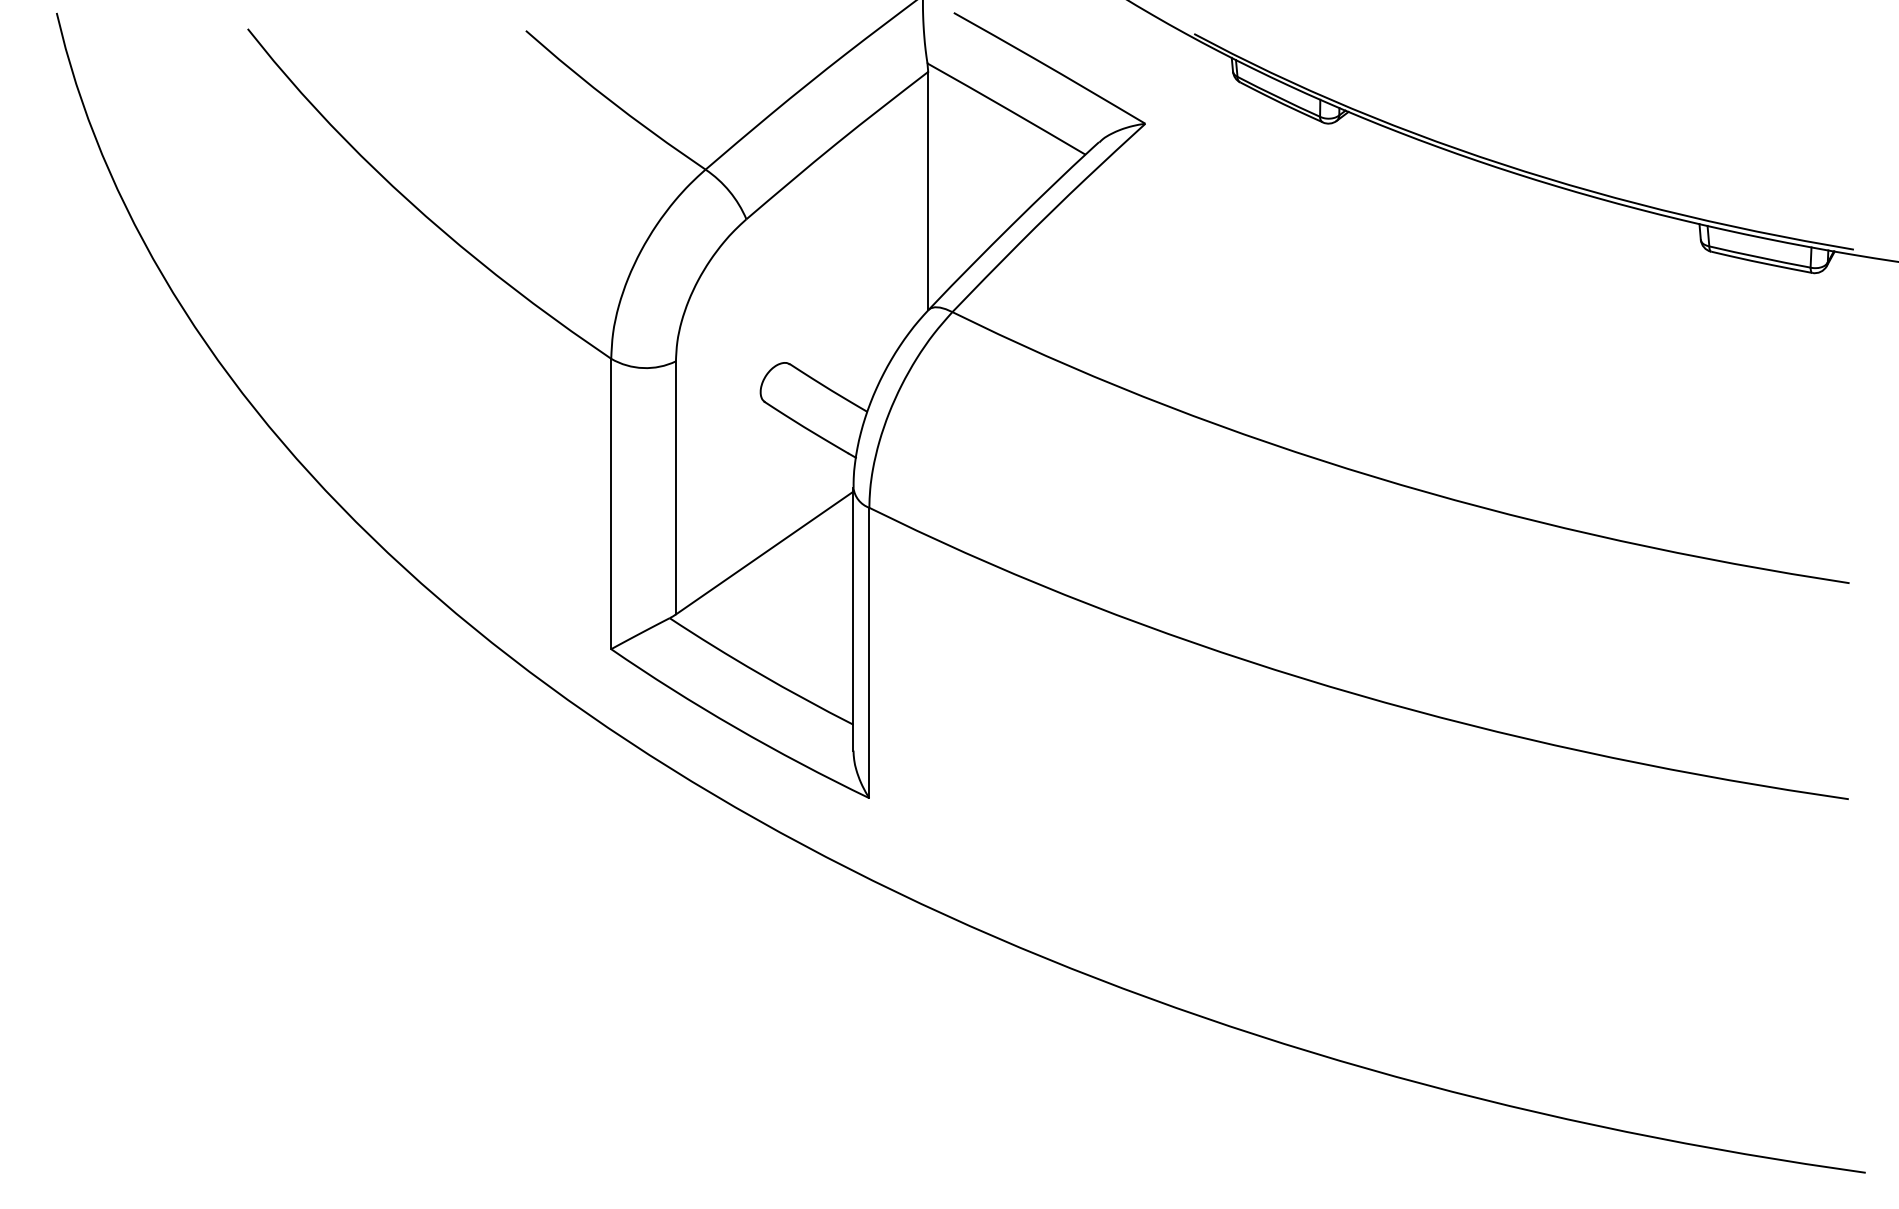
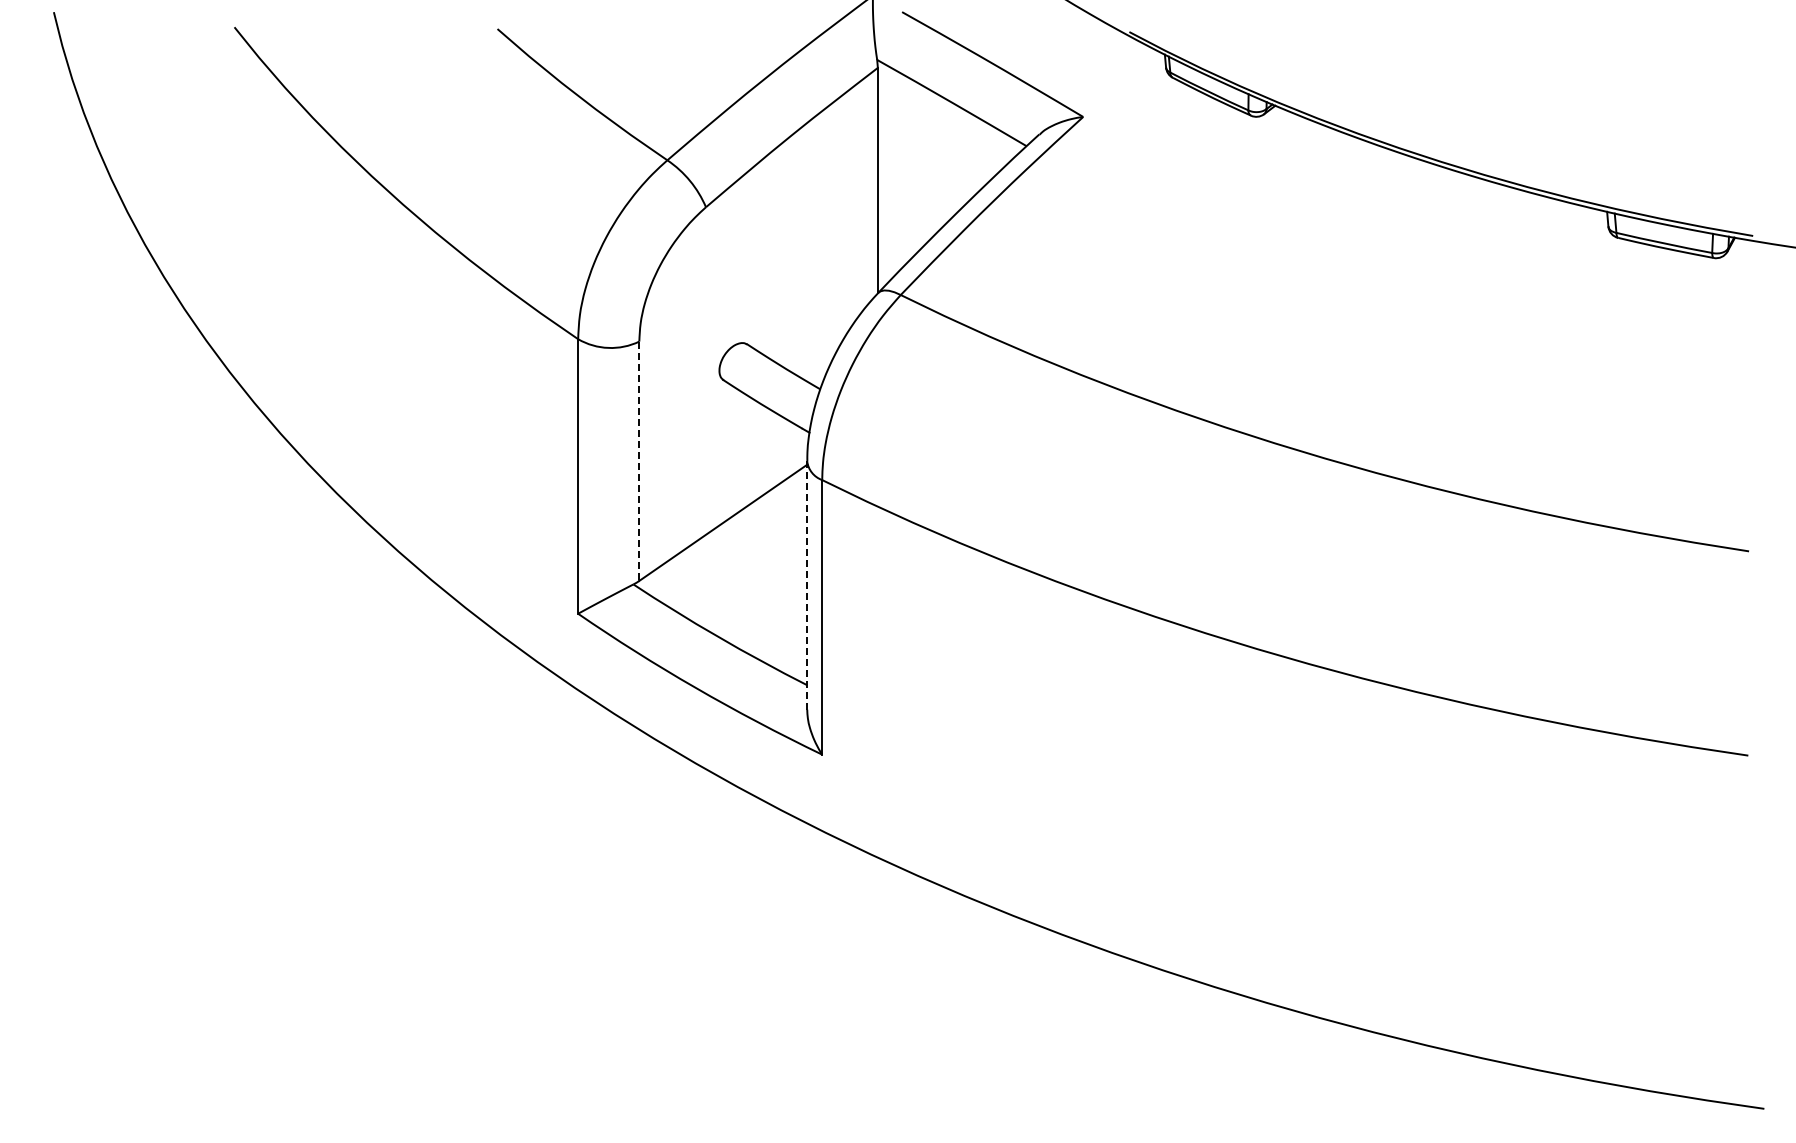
line: (676, 488) -> (639, 461), solid -> dashed
line: (853, 619) -> (807, 585), solid -> dashed

